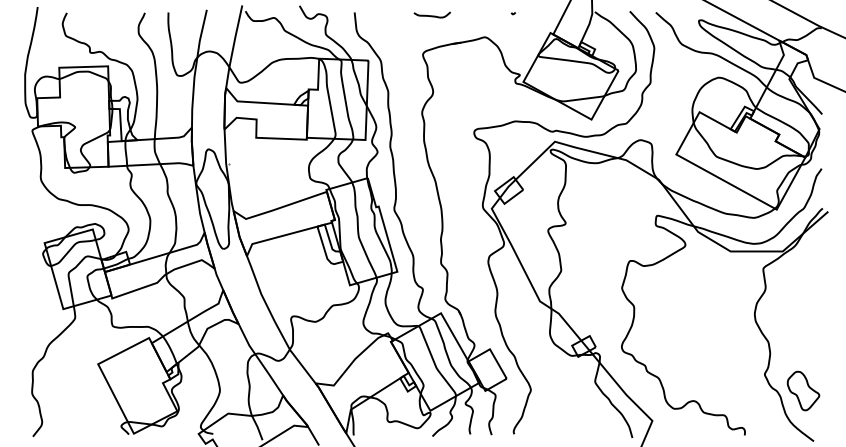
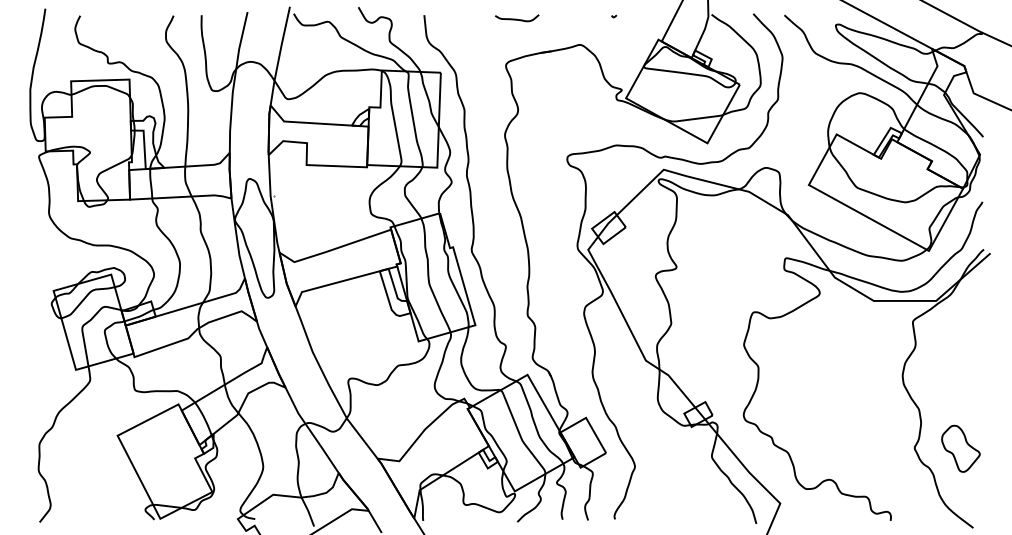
part: (803, 390) -> (960, 448), moved

